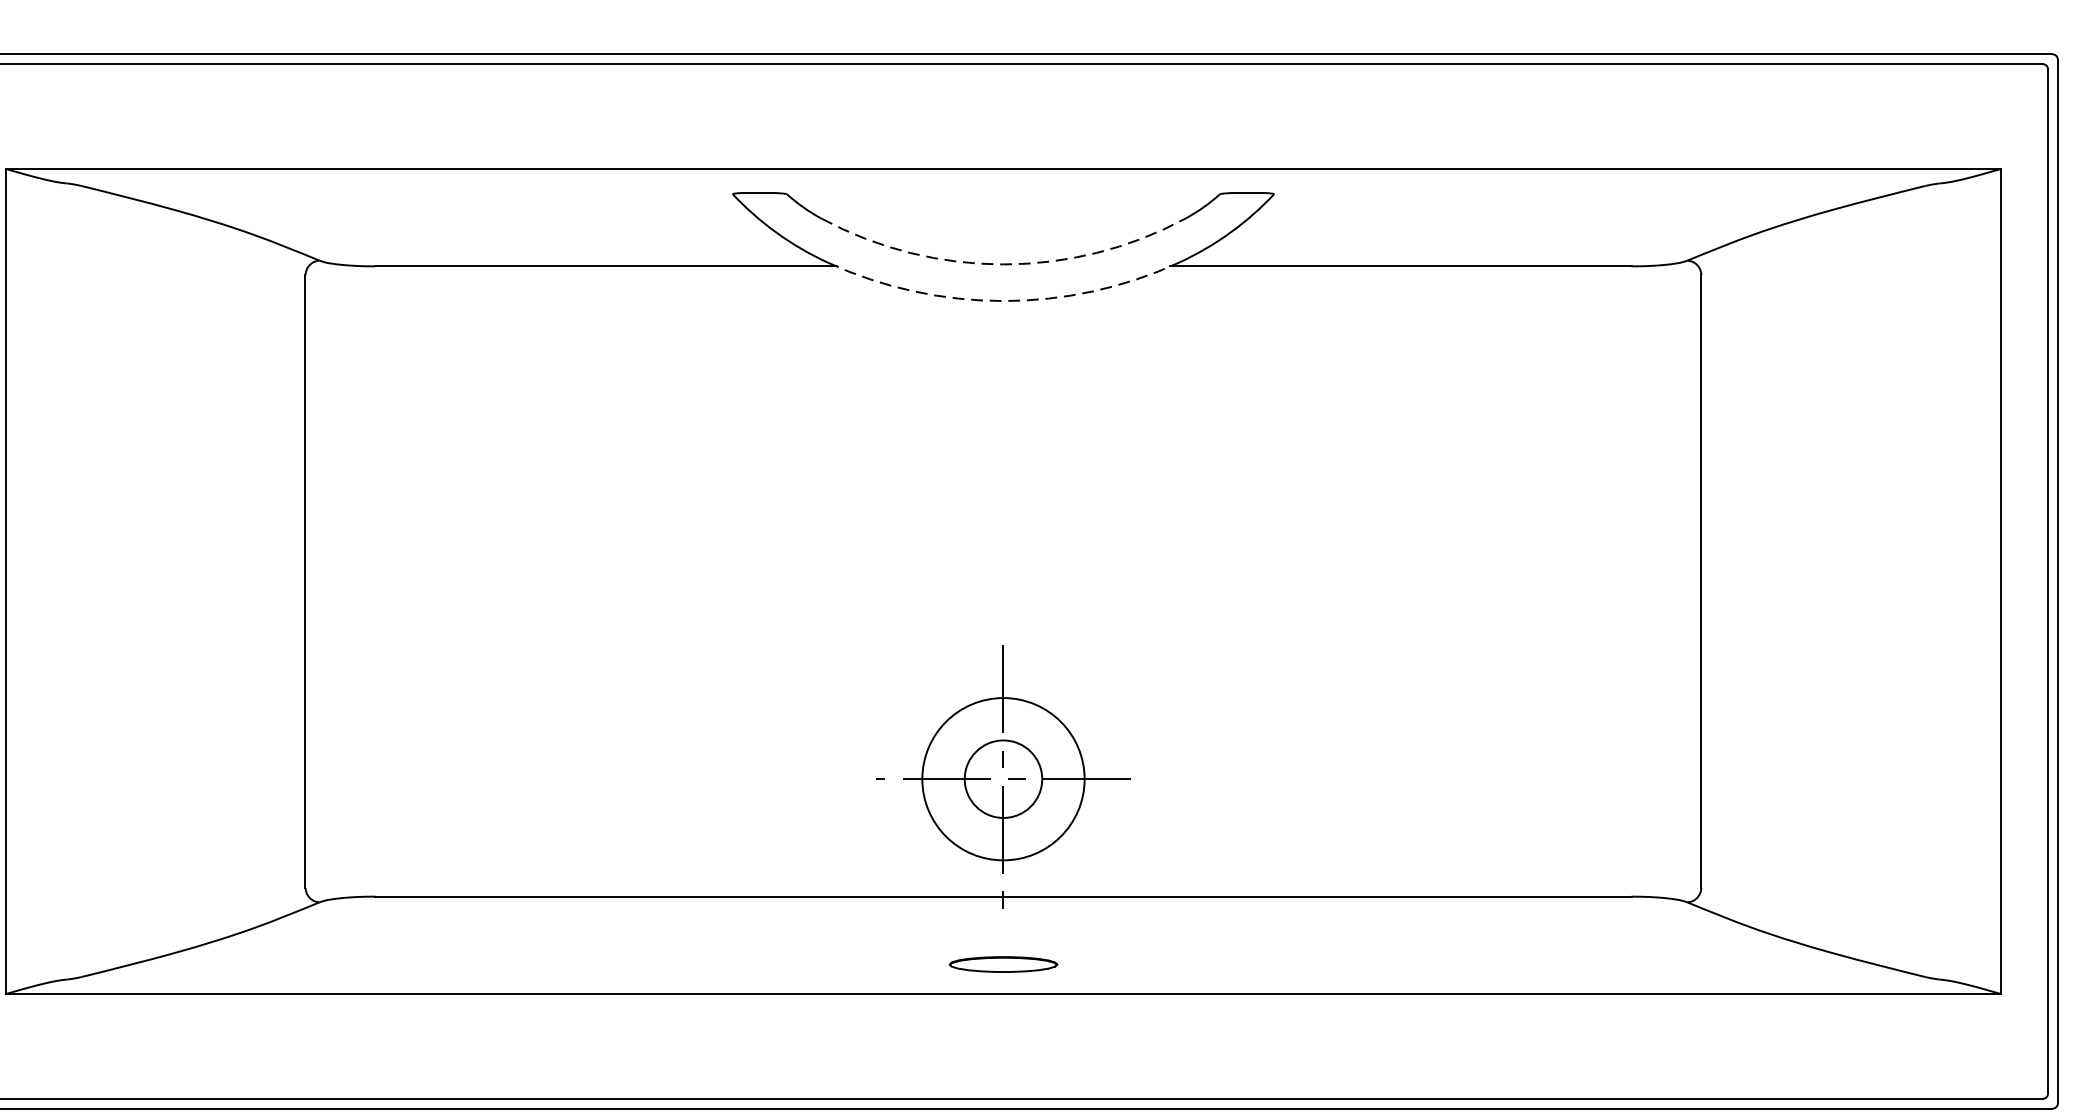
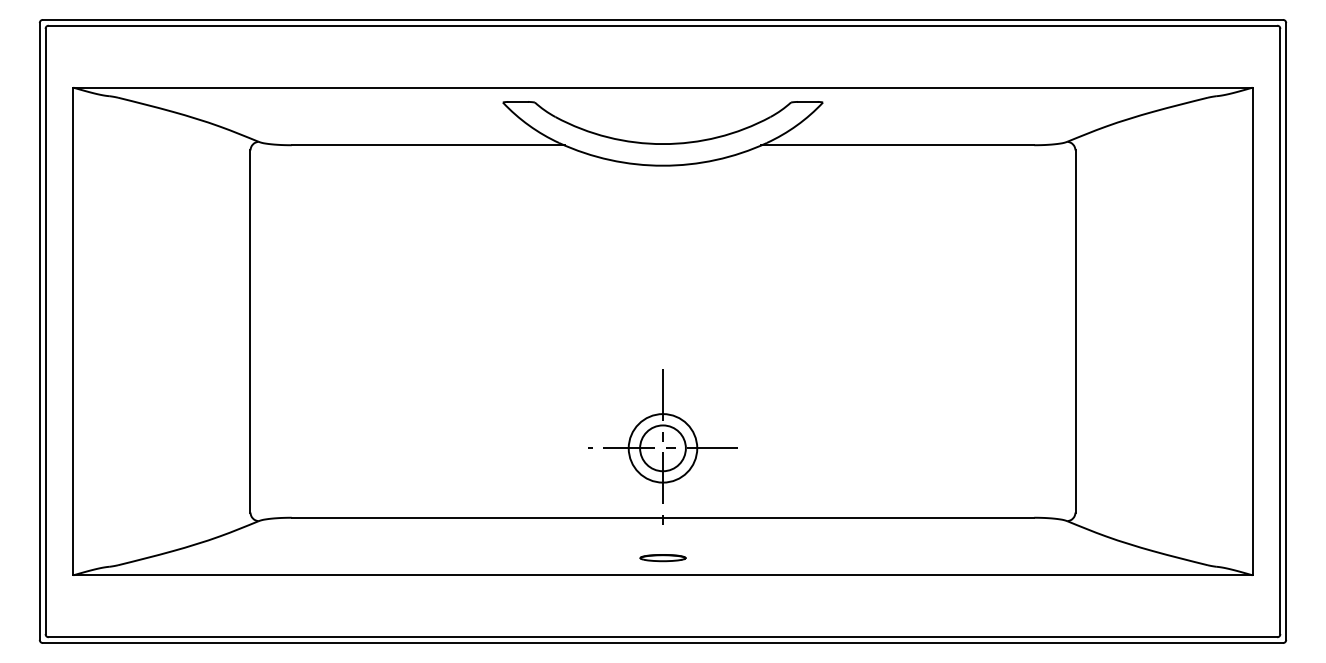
arc: (1004, 265) -> (663, 144), dashed -> solid
arc: (1004, 300) -> (663, 165), dashed -> solid
circle: (1002, 779) -> (662, 448), size x0.71
part: (1002, 965) -> (662, 558), size x0.71

